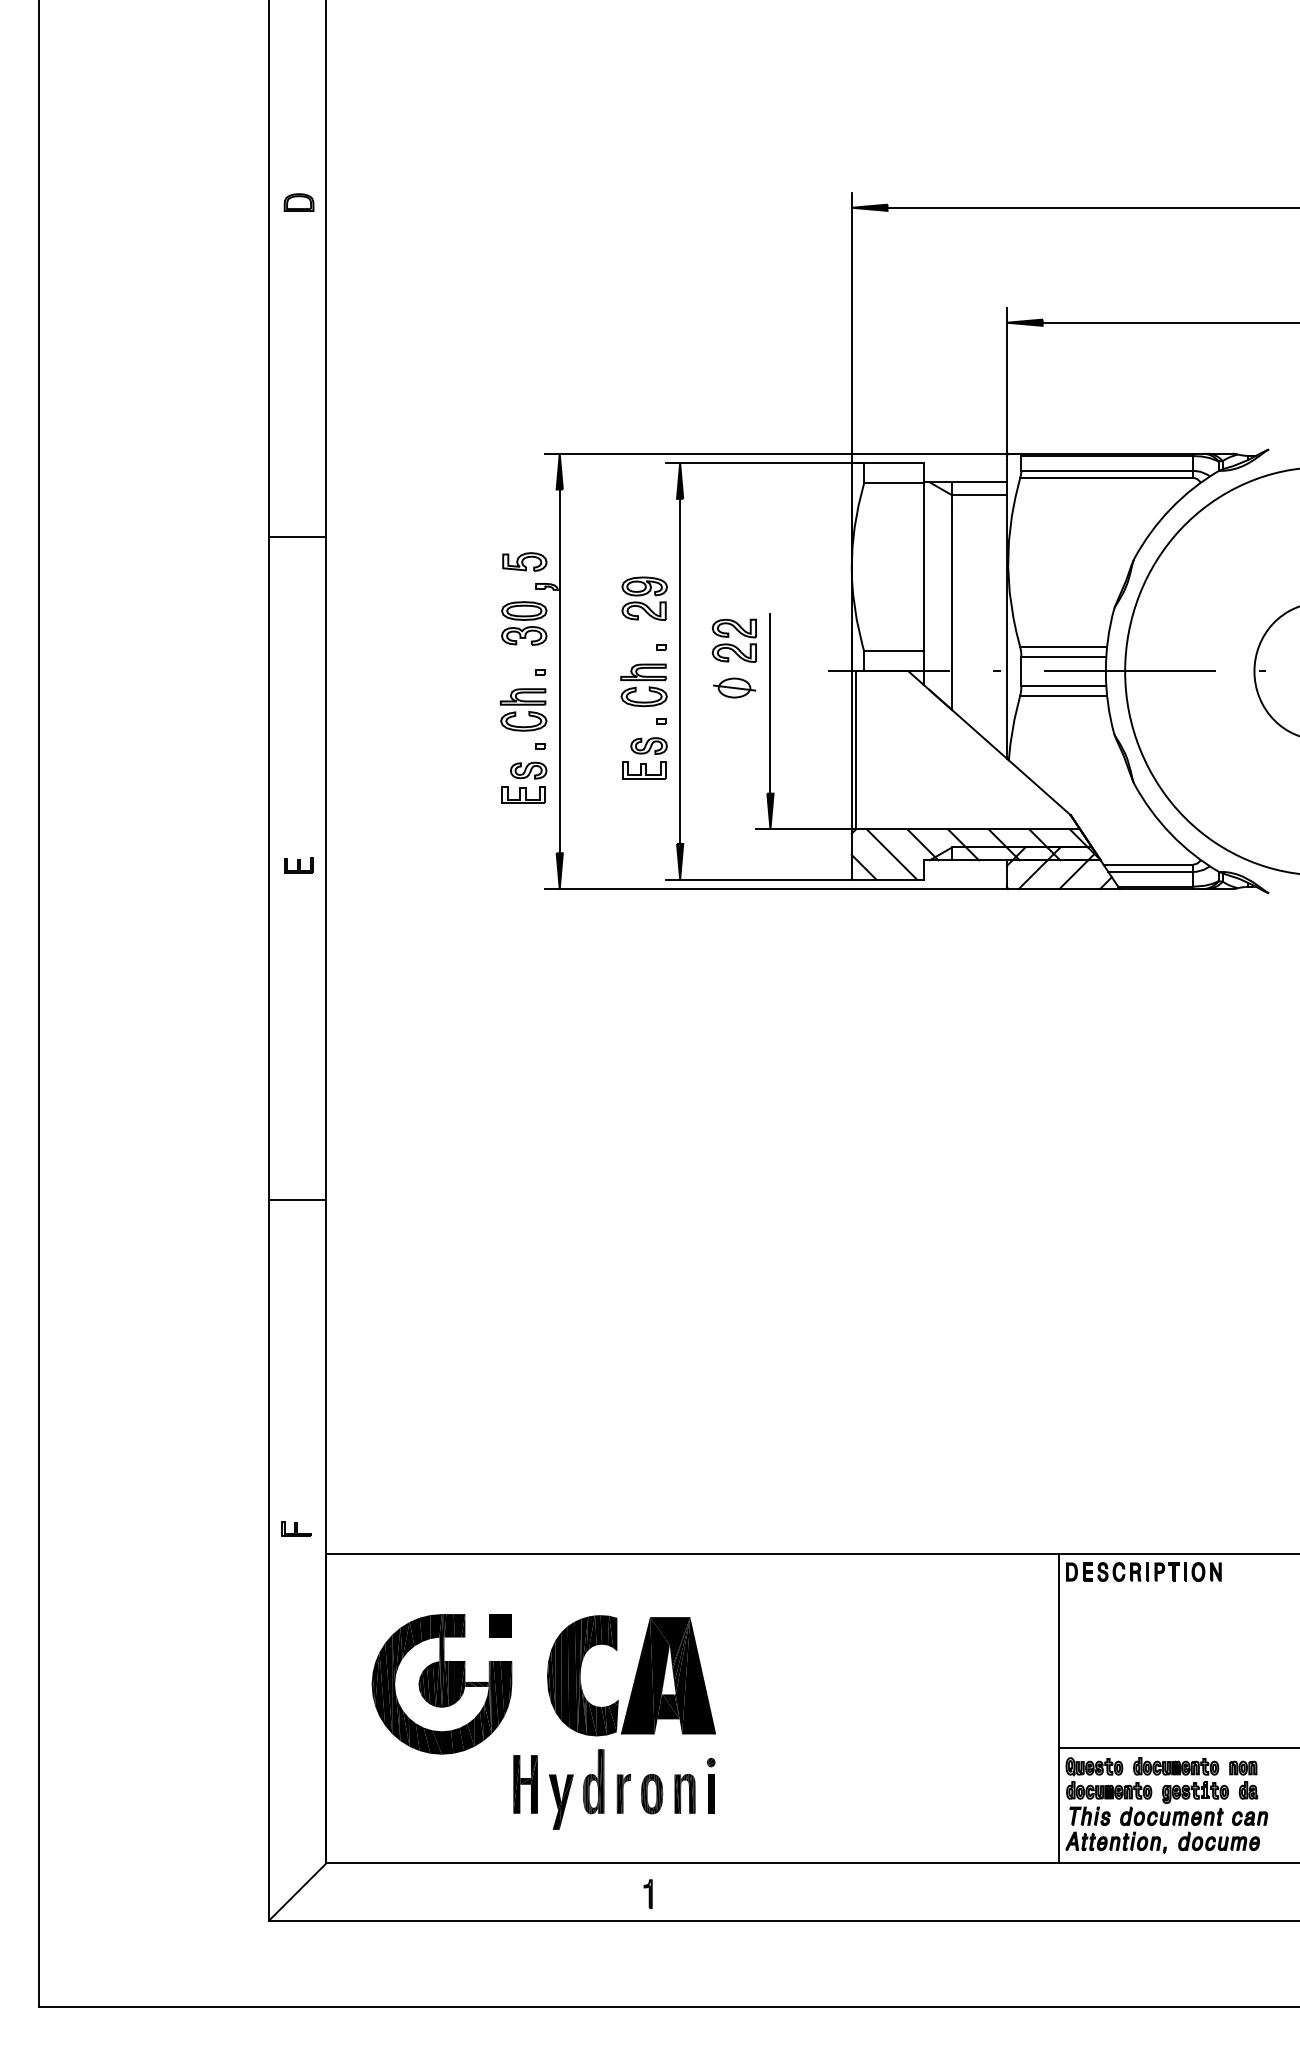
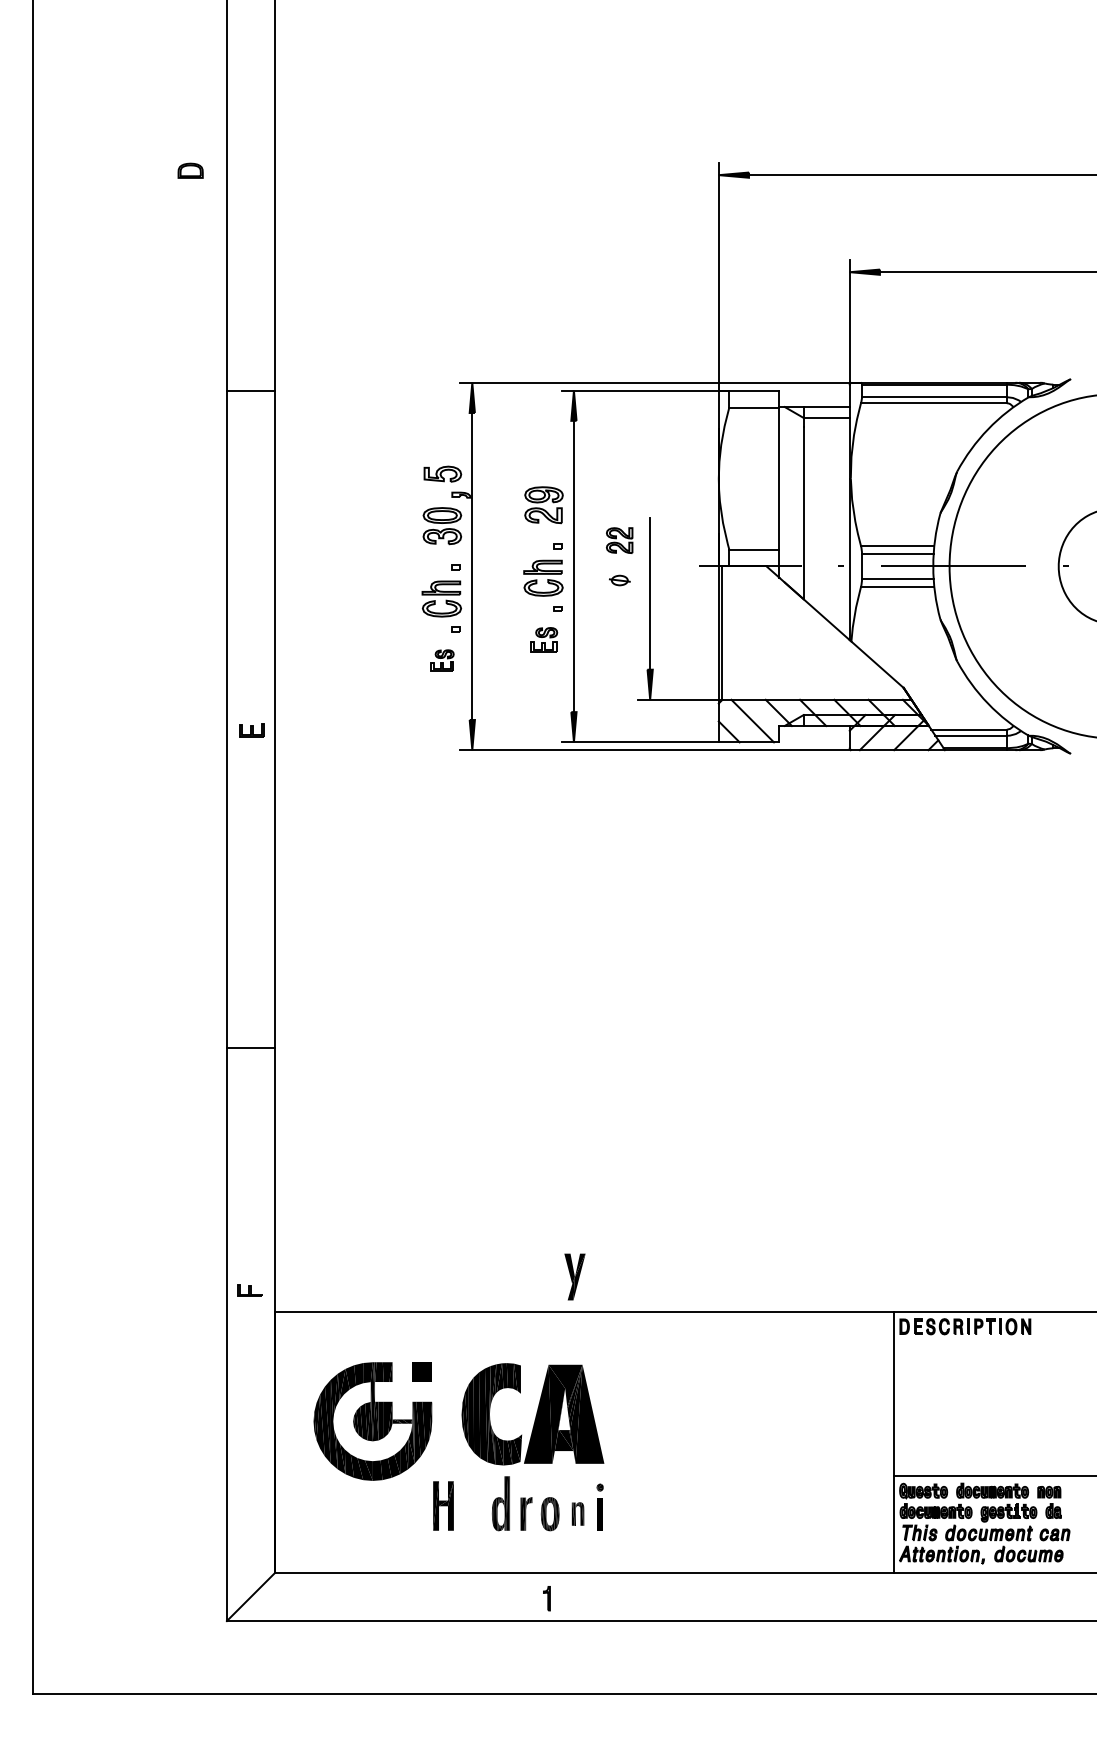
part: (298, 202) -> (190, 170), moved
line: (297, 536) -> (250, 390), moved
part: (733, 640) -> (618, 540), size x0.7
part: (734, 687) -> (619, 580), size x0.6
part: (644, 758) -> (543, 640), size x0.7
part: (524, 782) -> (442, 660), size x0.6
line: (297, 1200) -> (250, 1048), moved
part: (684, 1793) -> (577, 1513), size x0.7
part: (561, 1801) -> (575, 1276), moved

